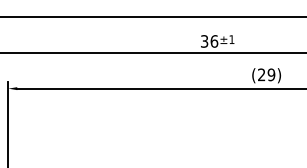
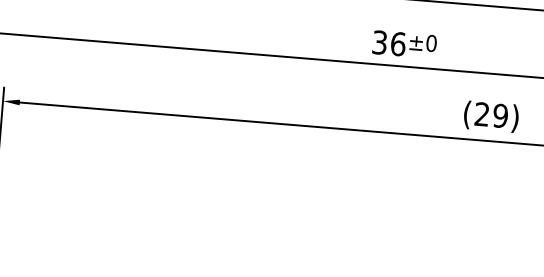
text: (231, 39) -> (430, 43), ±1 -> ±0

